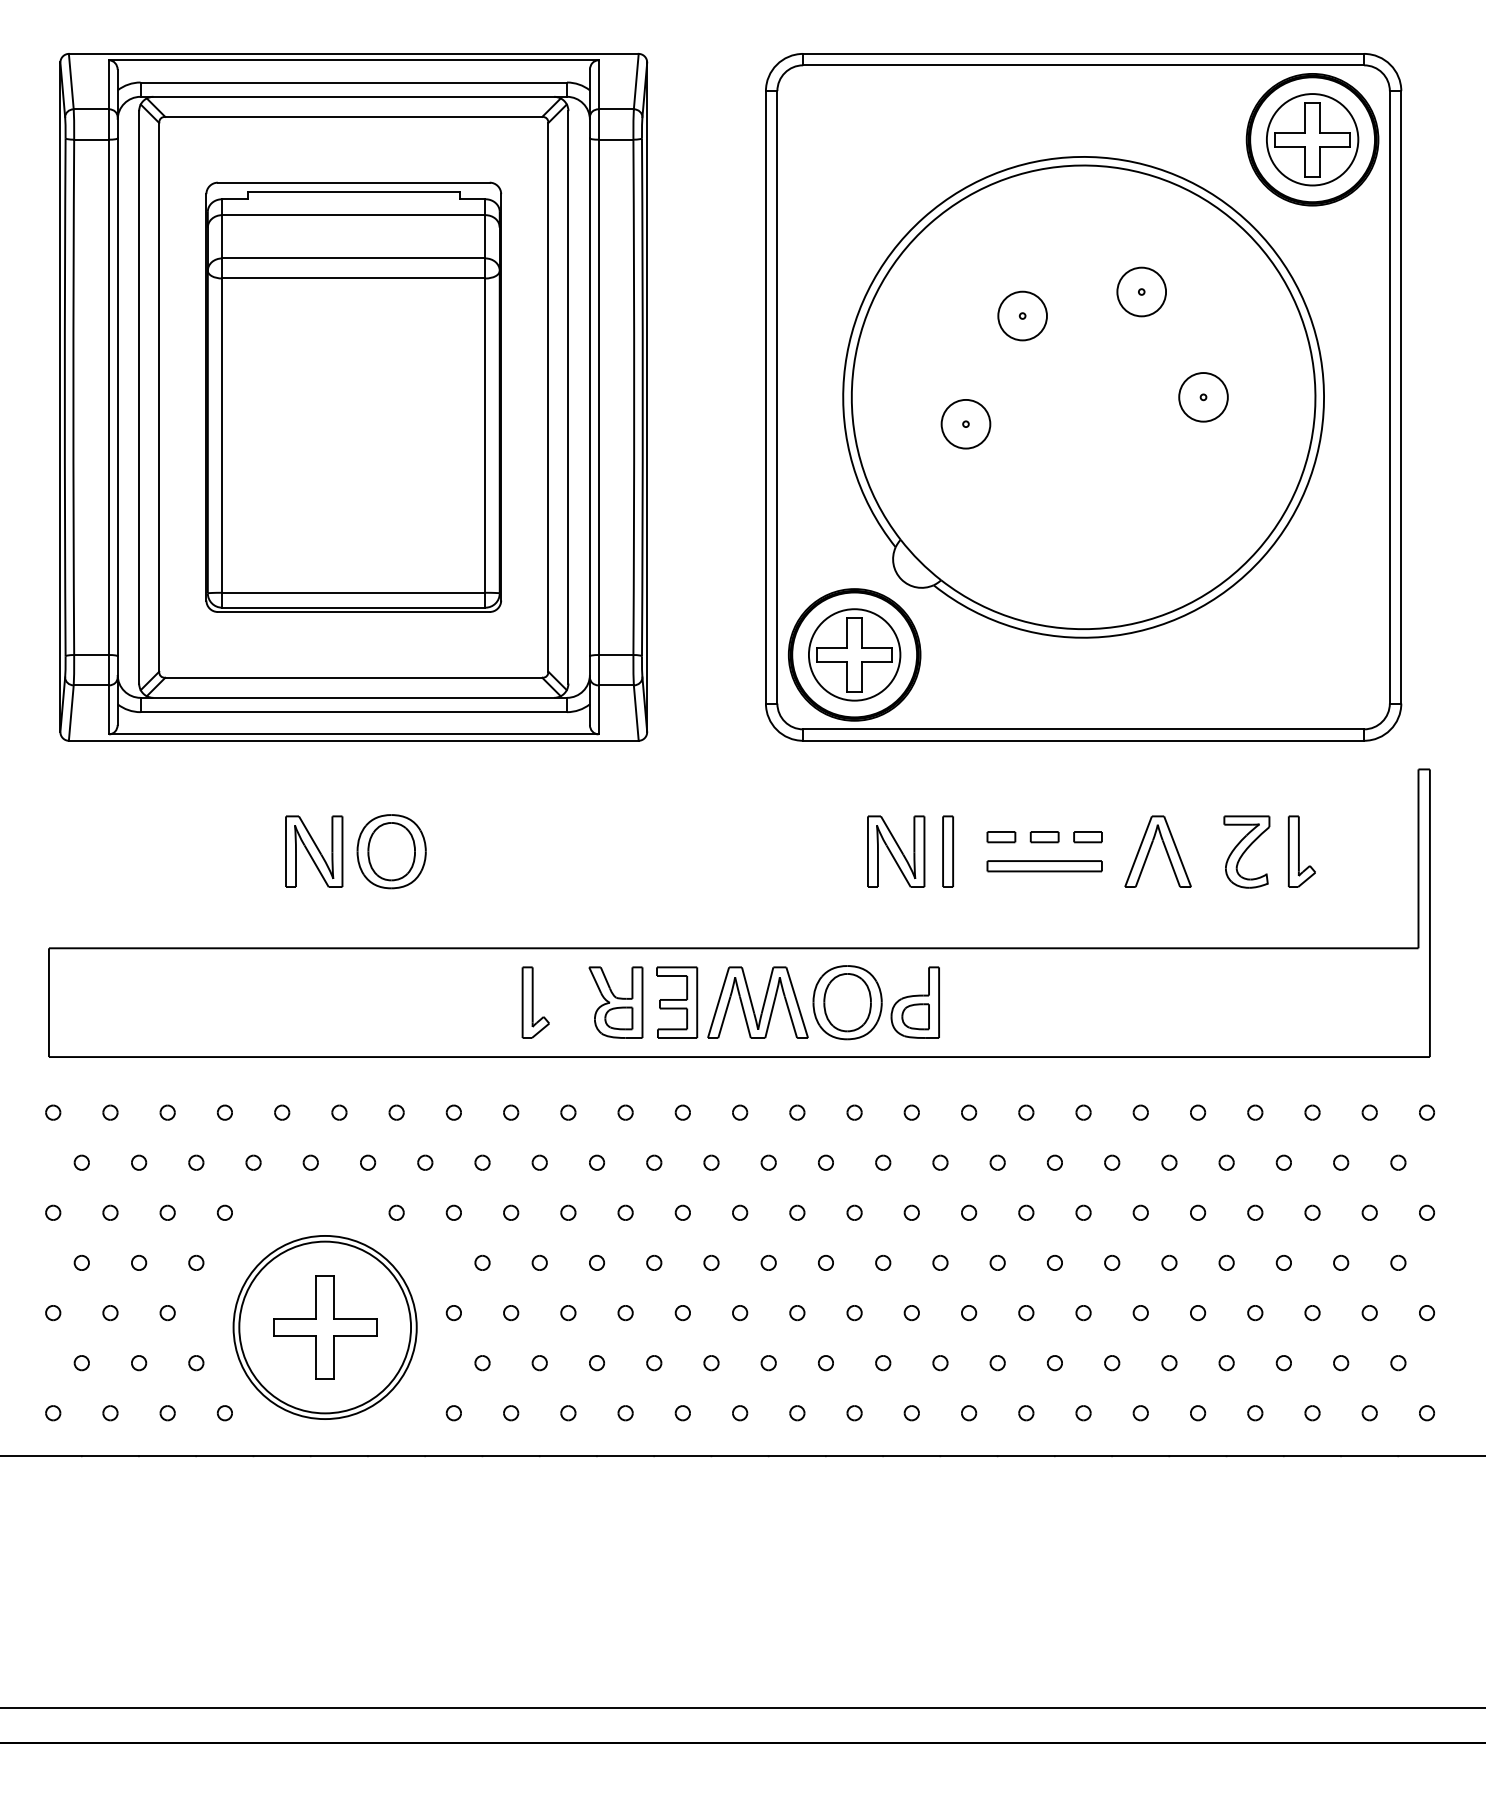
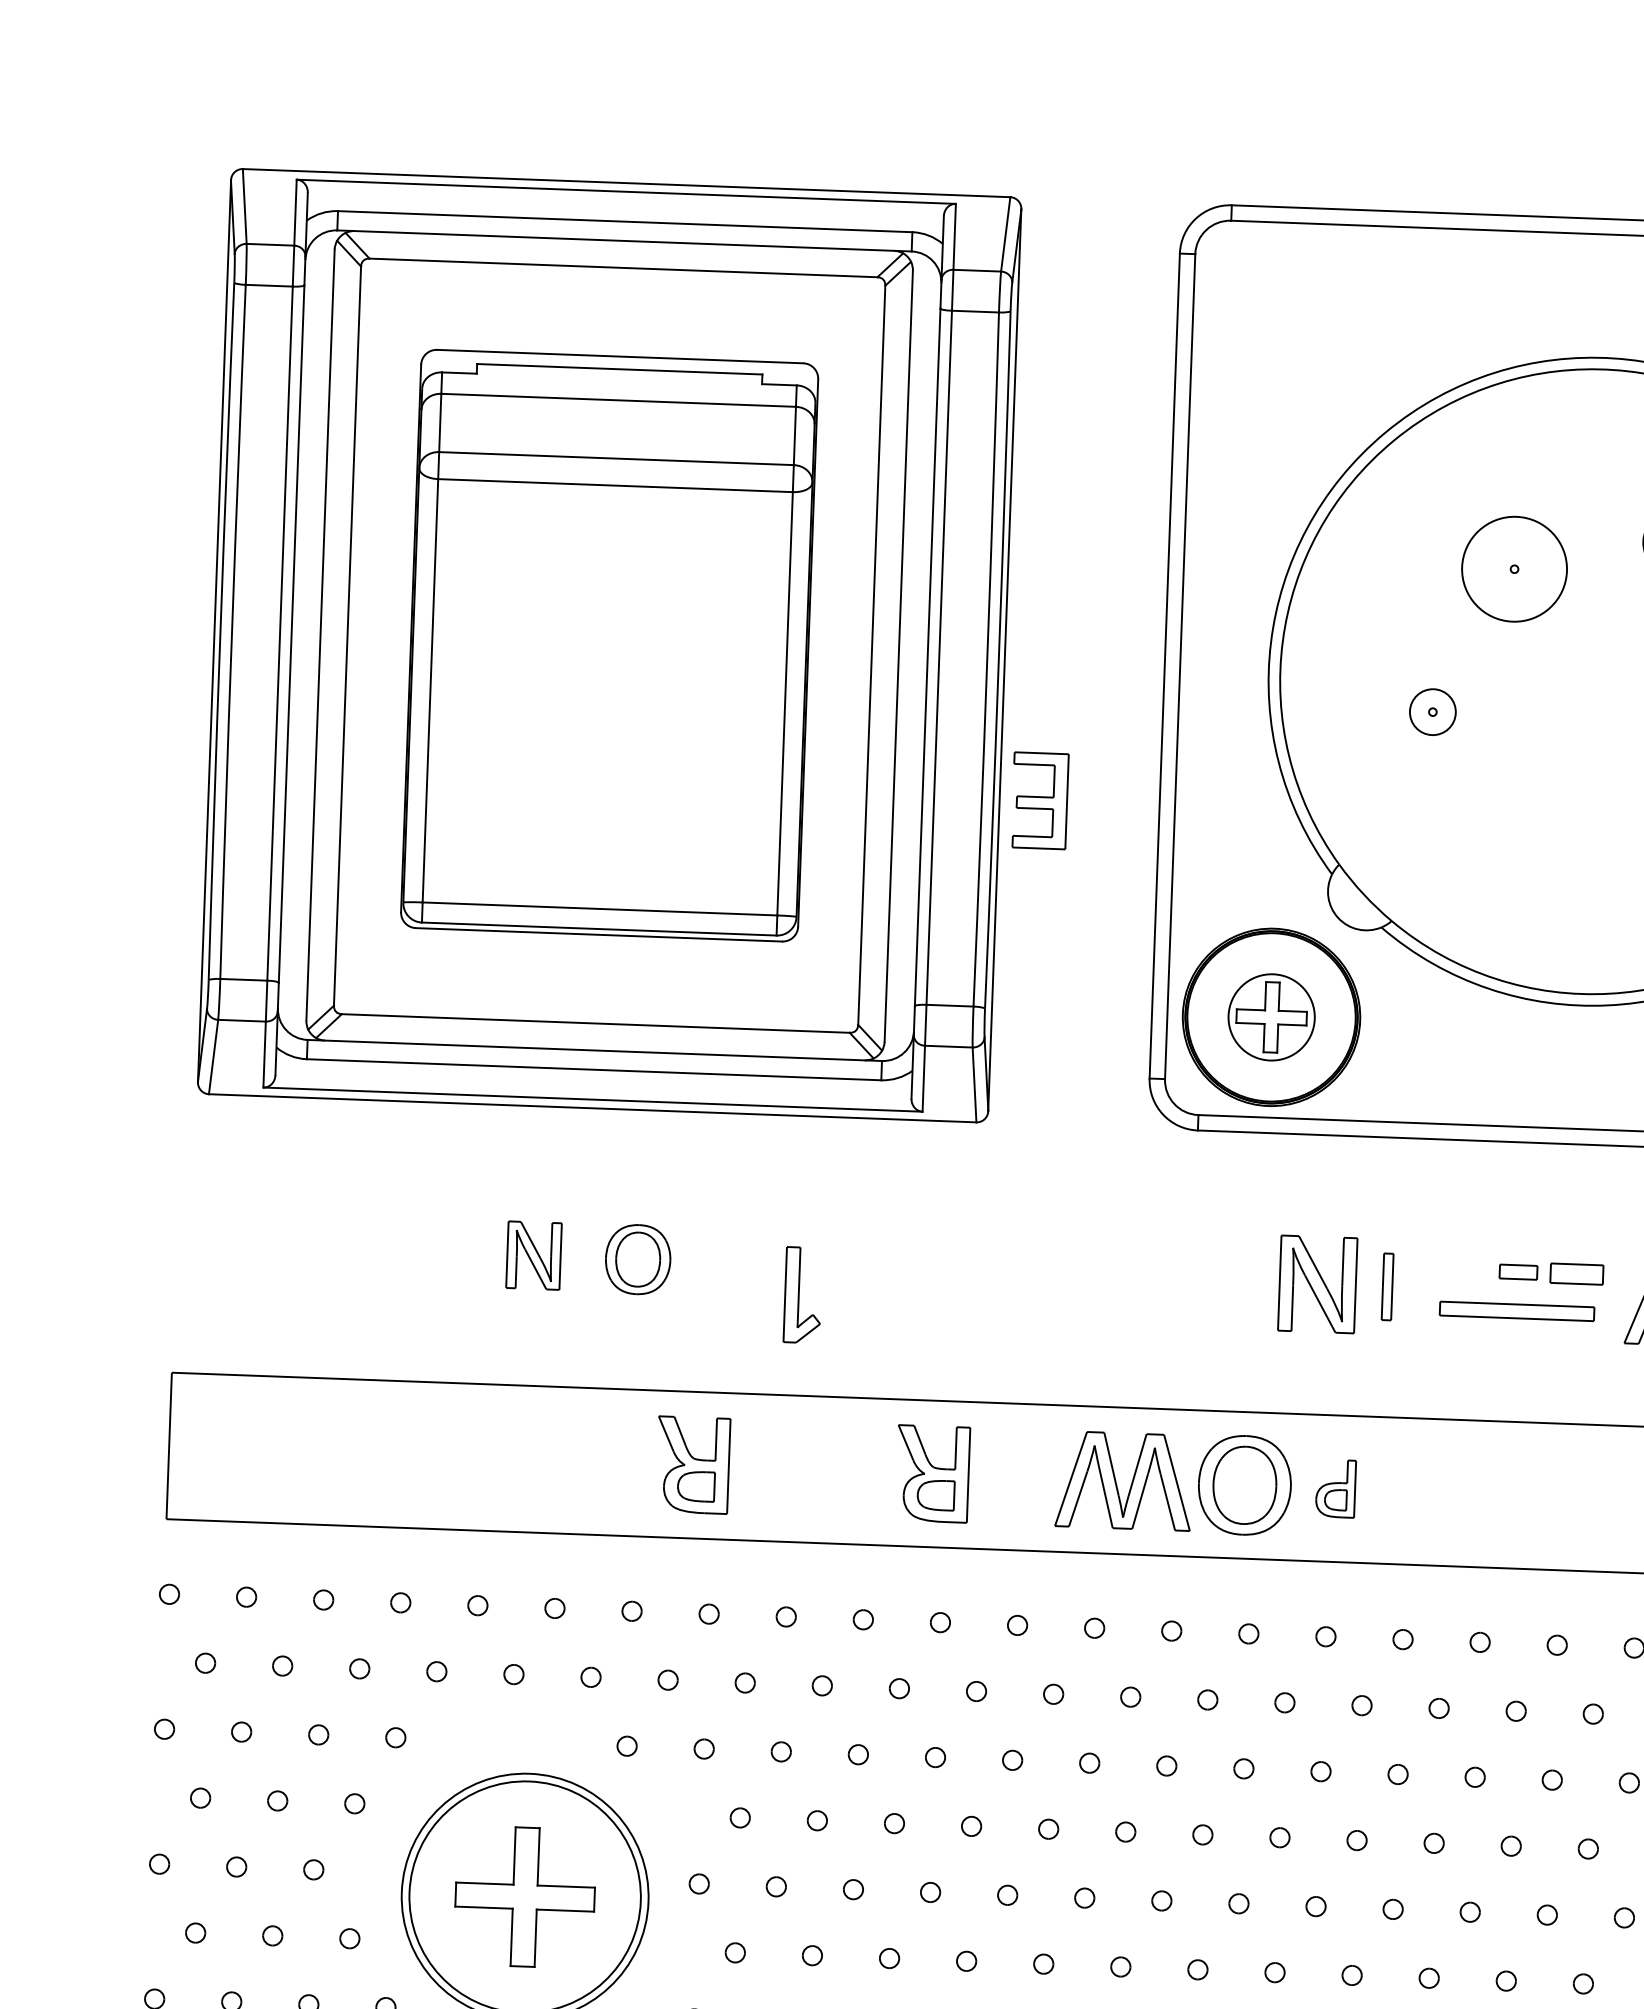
circle: (1022, 315) -> (1514, 568), size x1.6
circle: (965, 423) -> (1432, 711), size x0.7
part: (854, 654) -> (1271, 1016), size x0.7
part: (1001, 837) -> (1460, 1270), removed
part: (1087, 837) -> (1576, 1274), size x1.4
part: (314, 851) -> (534, 1255), size x0.7
part: (391, 851) -> (638, 1259), size x0.7
part: (947, 851) -> (1386, 1286), size x0.7
part: (437, 1002) -> (692, 1464), added
part: (535, 1002) -> (802, 1294), moved
part: (677, 1002) -> (1040, 800), moved
part: (914, 1002) -> (1334, 1488), size x0.6

